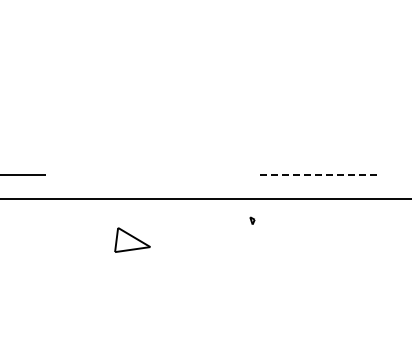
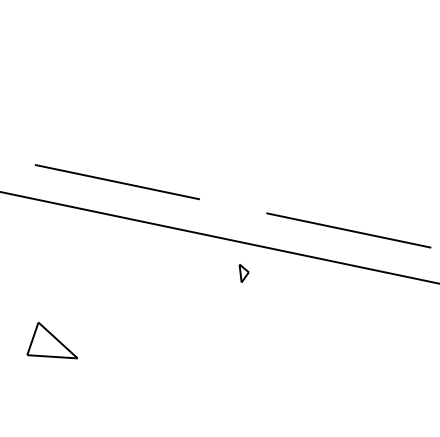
line: (152, 174) -> (117, 180), added
line: (319, 175) -> (349, 230), dashed -> solid
part: (252, 220) -> (243, 273), size x1.67
part: (132, 239) -> (55, 342), moved

